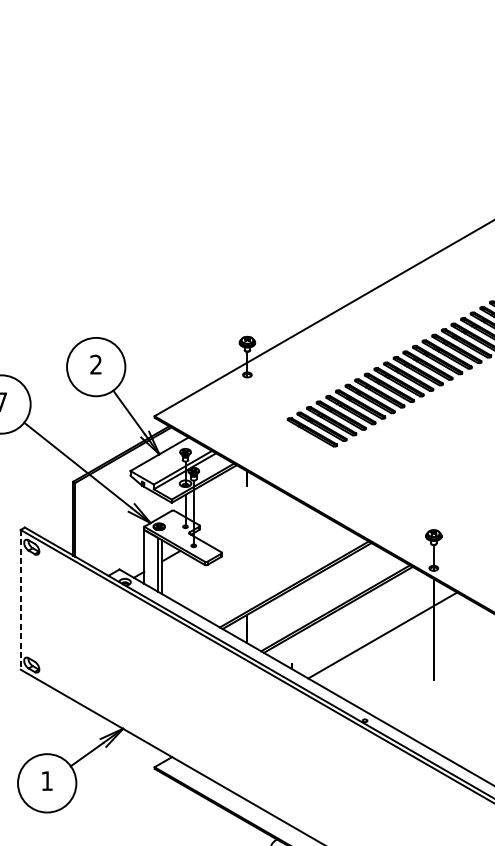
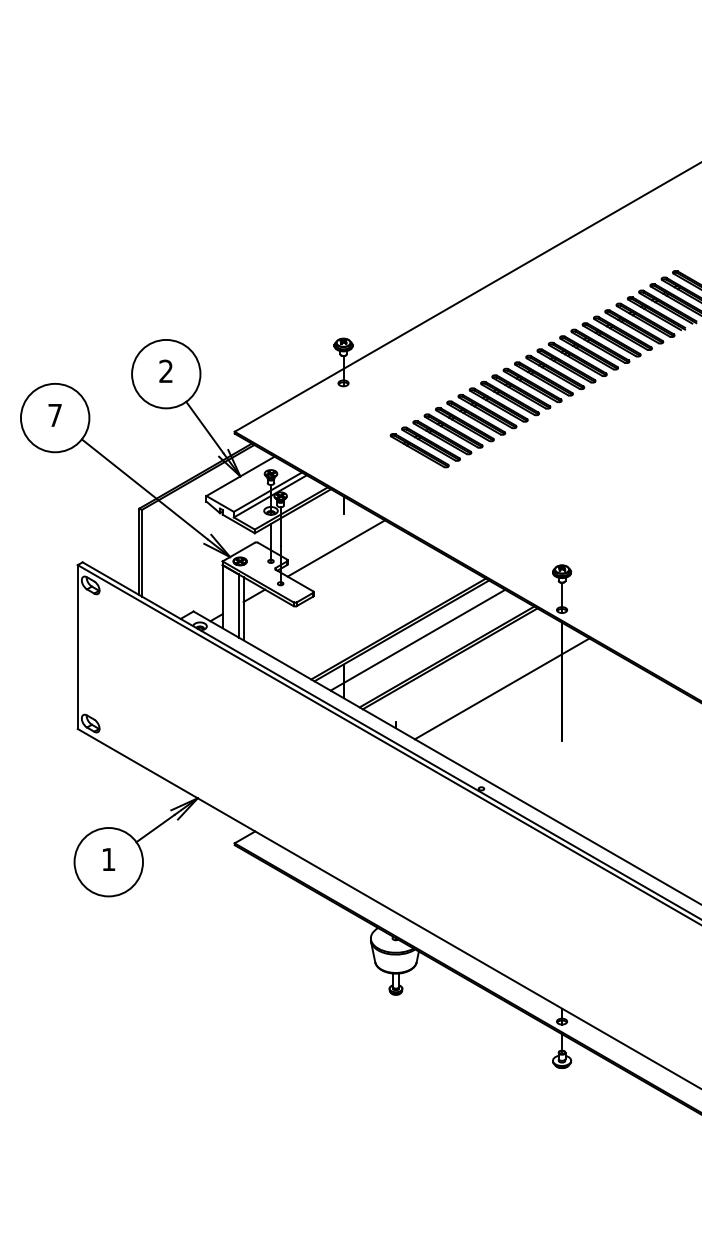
line: (241, 515) -> (336, 548), added
line: (310, 593) -> (417, 639), added
line: (20, 600) -> (77, 647), dashed -> solid

